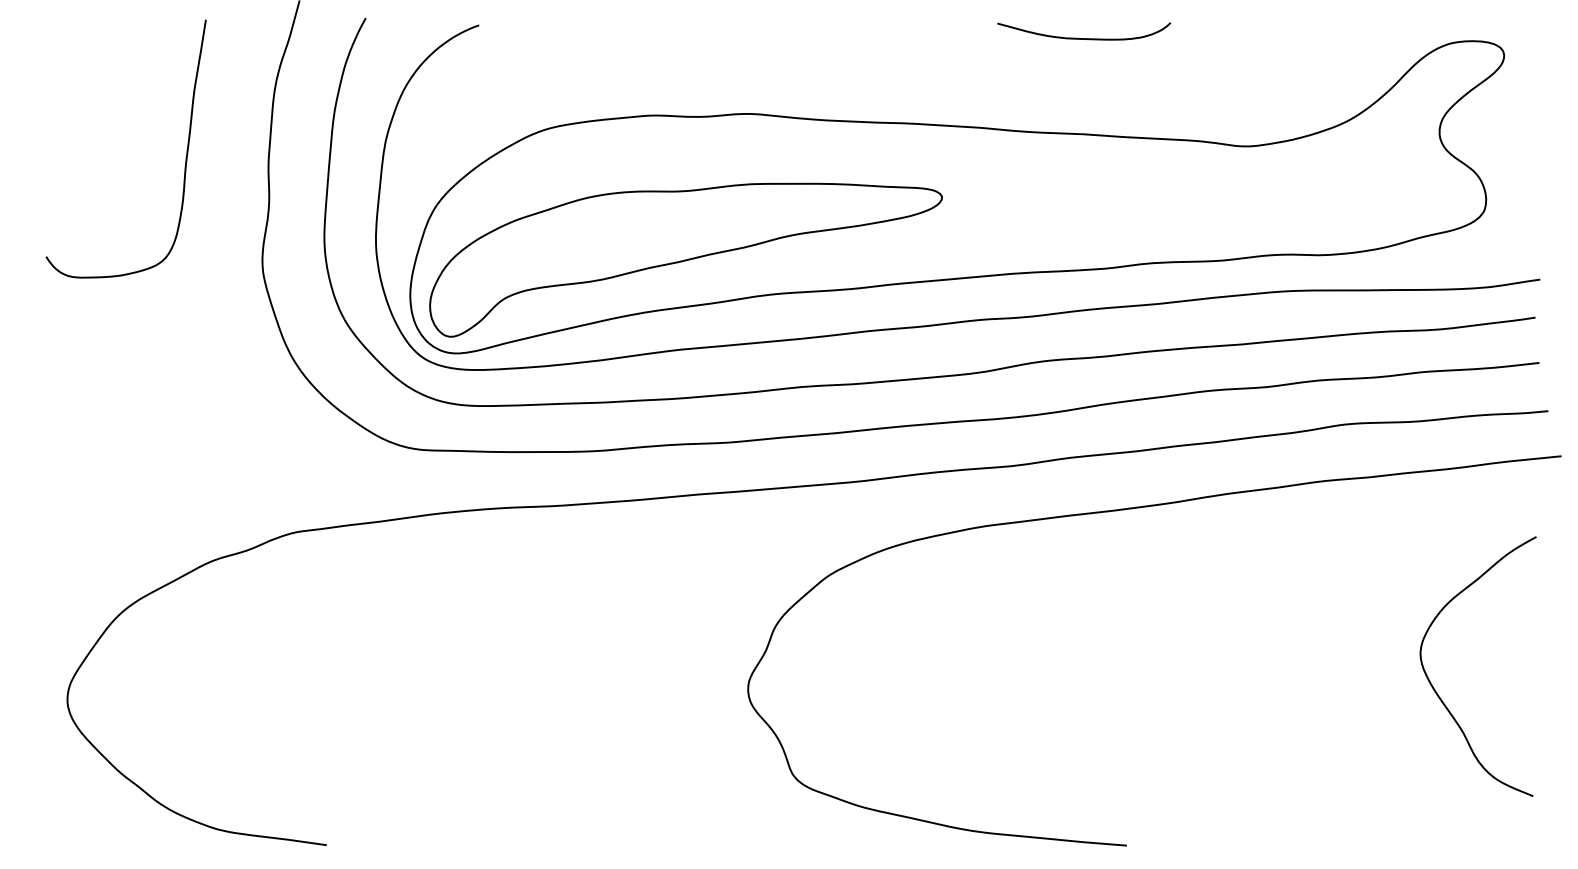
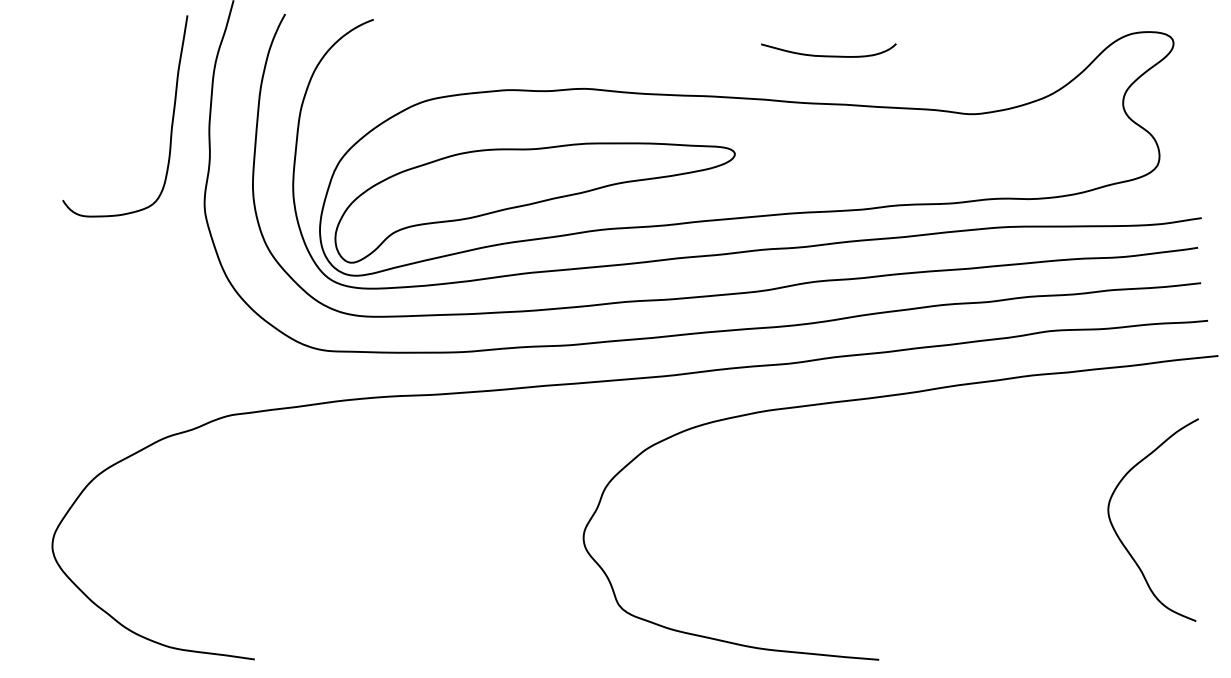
curve: (1083, 37) -> (828, 55), moved
curve: (185, 155) -> (171, 121), moved

